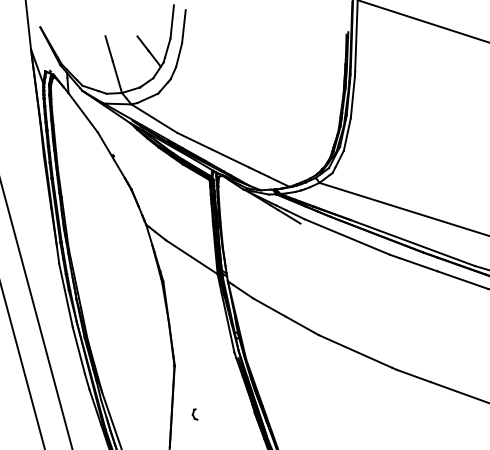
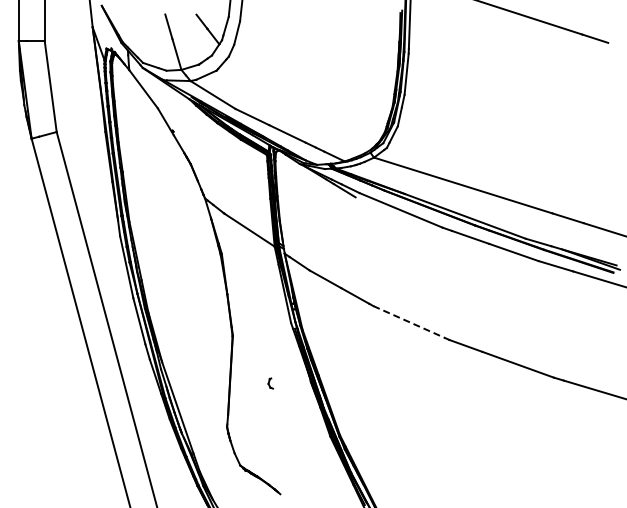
line: (355, 351) -> (409, 322), solid -> dashed
part: (194, 414) -> (270, 383), moved

